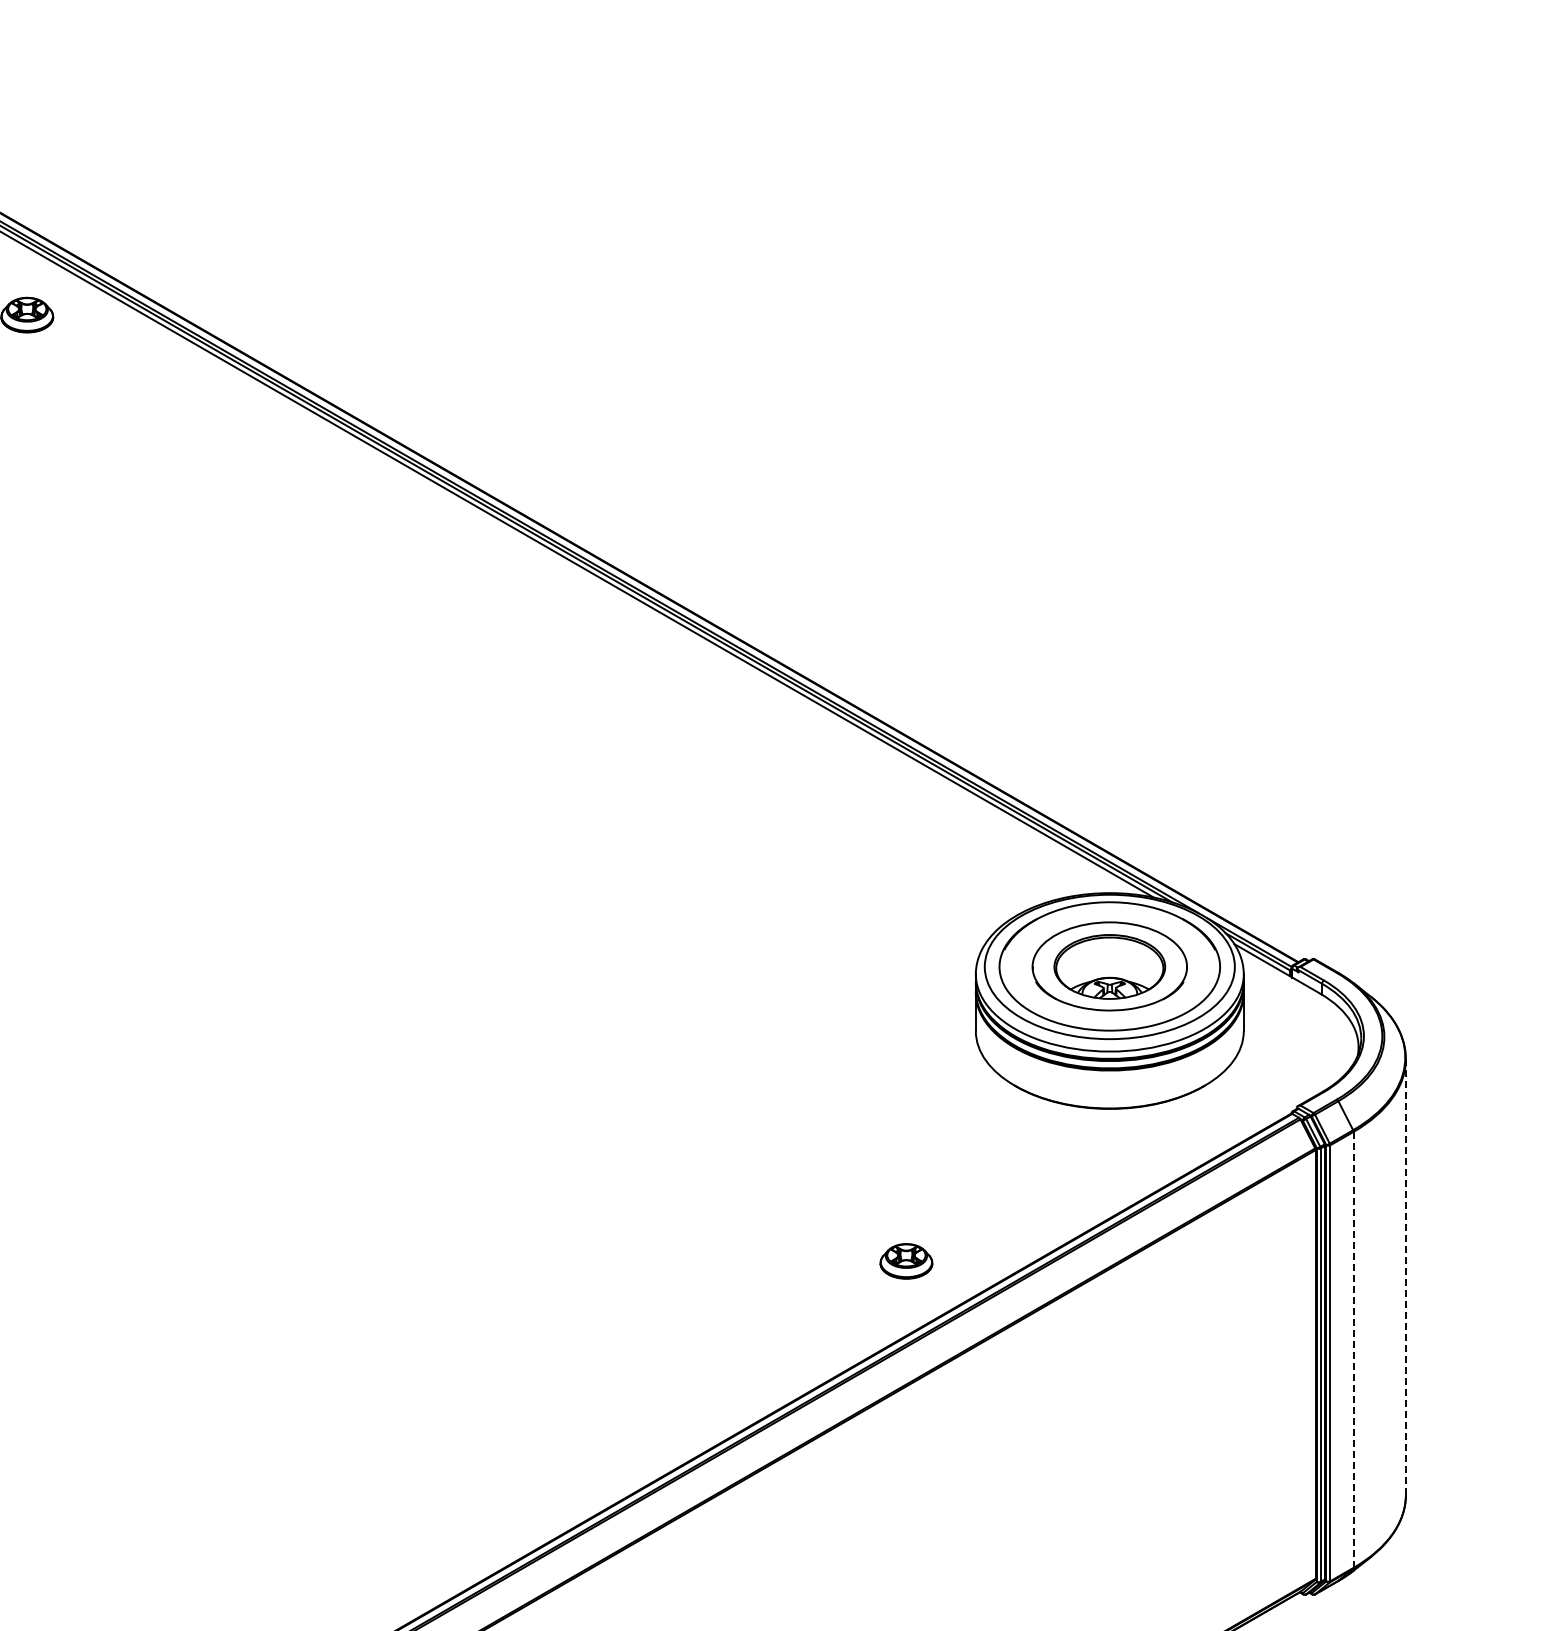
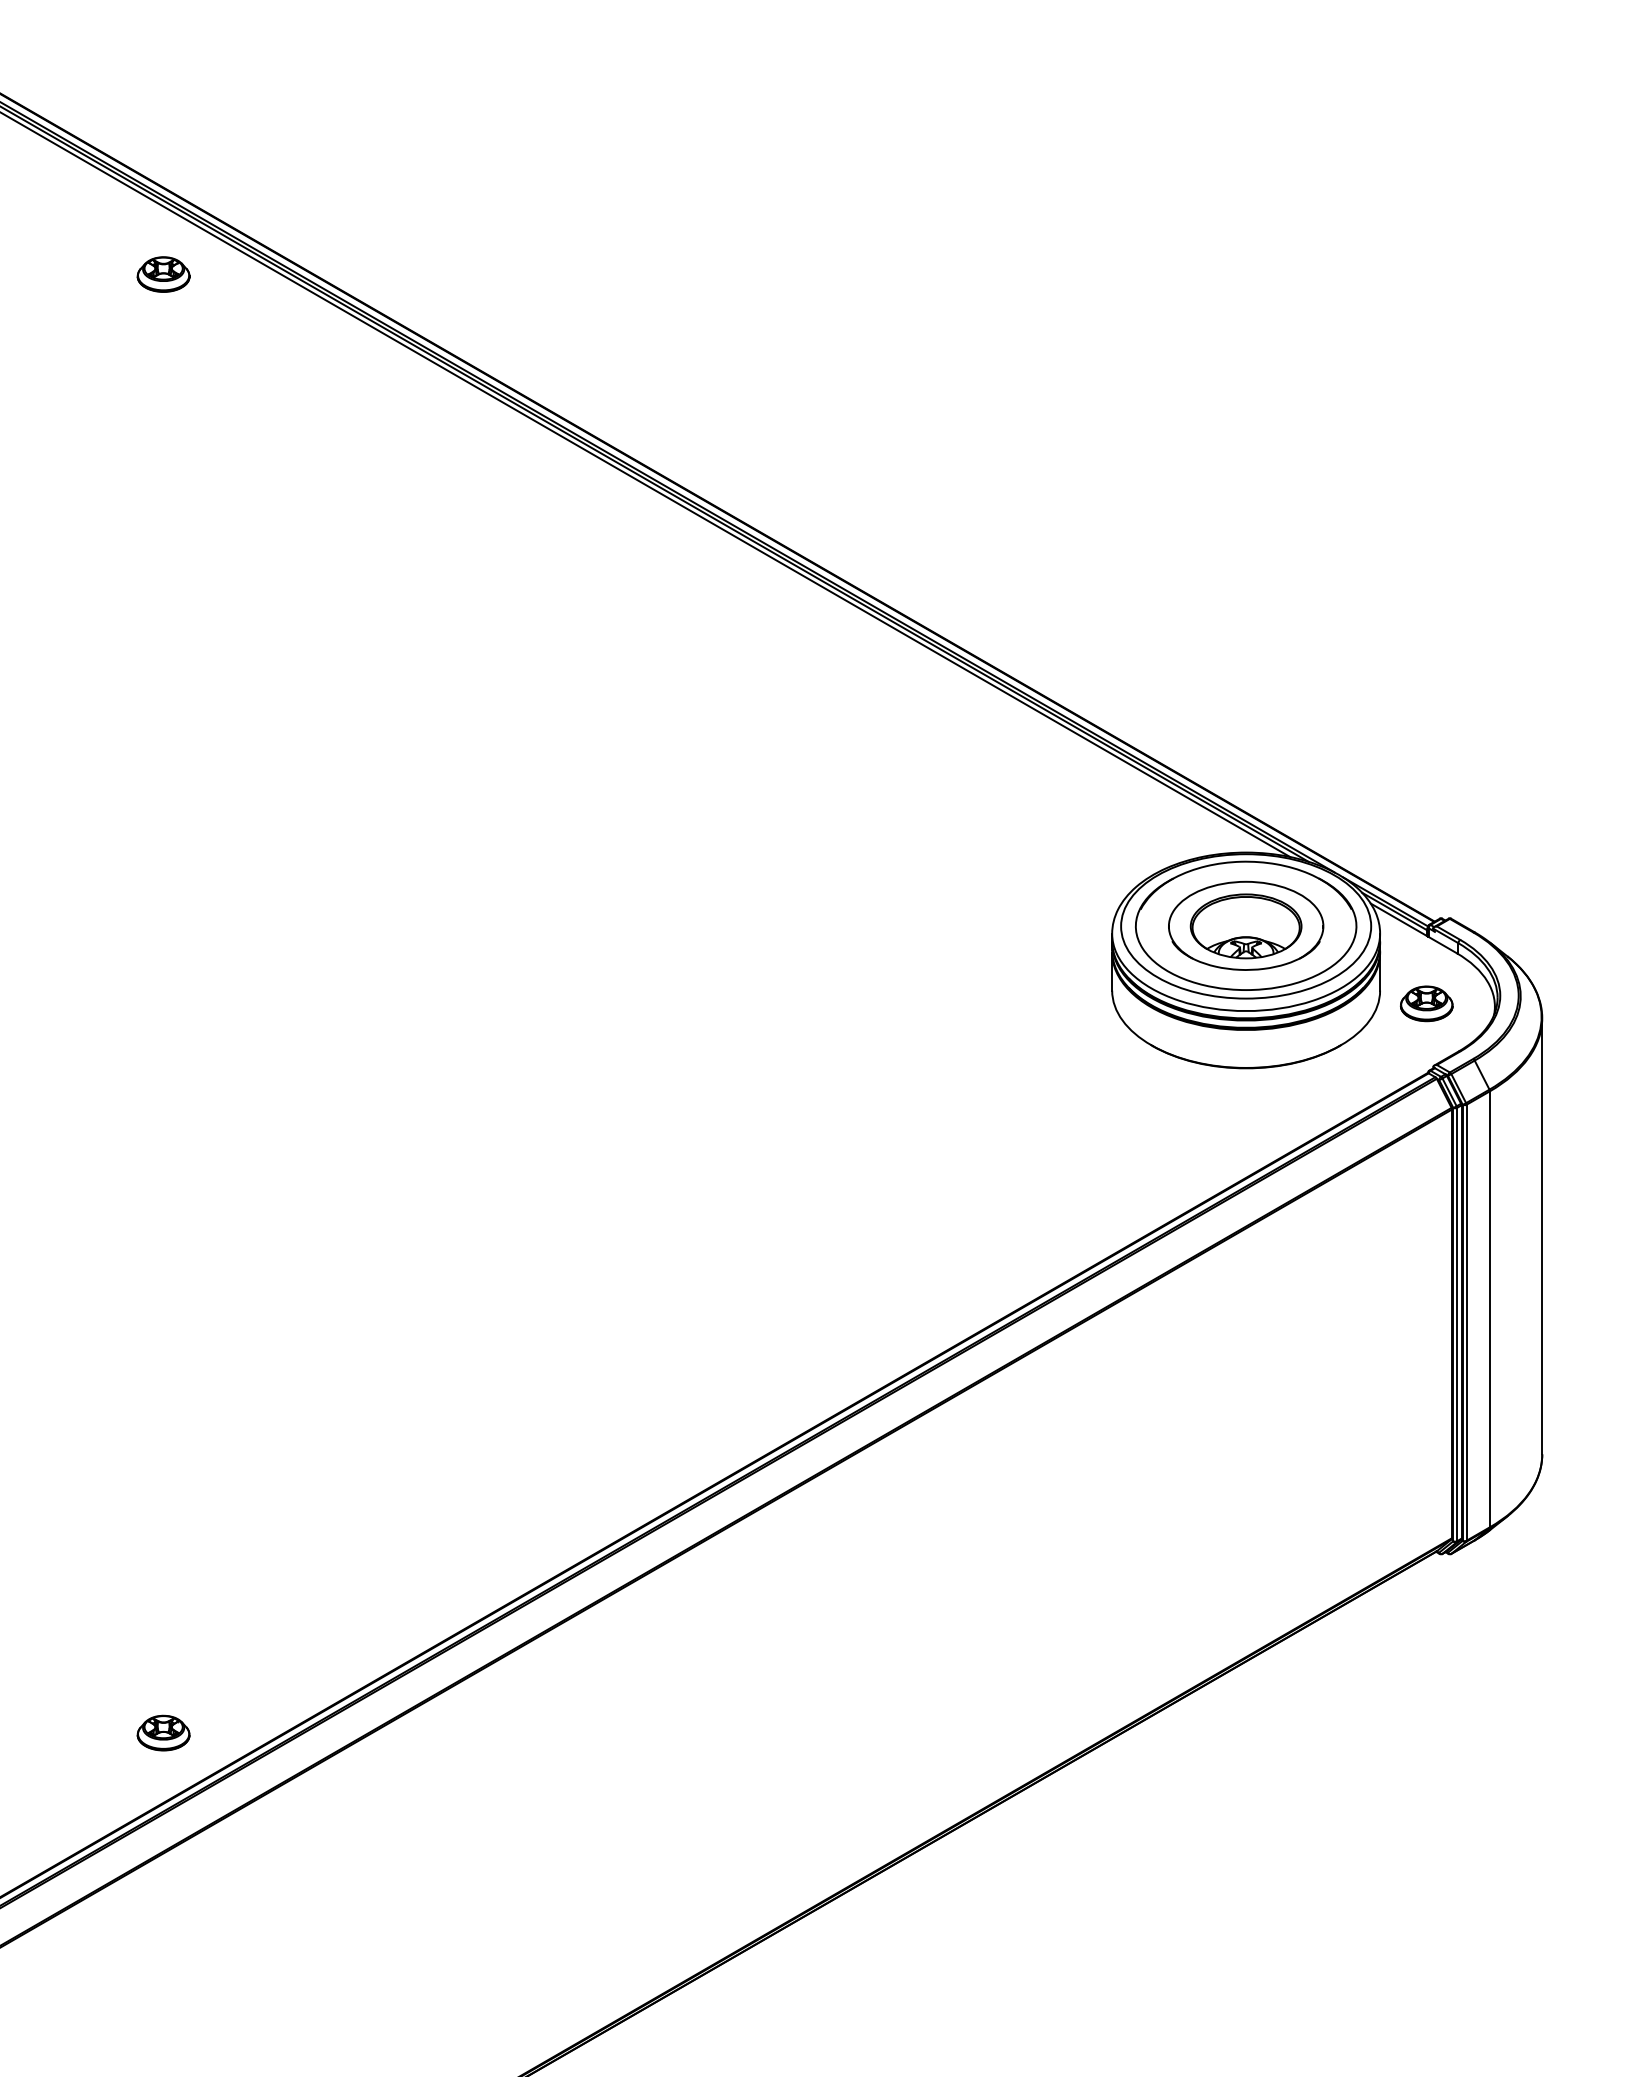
part: (906, 1261) -> (1426, 1003), moved
line: (1406, 1277) -> (1542, 1236), dashed -> solid
line: (1353, 1350) -> (1489, 1309), dashed -> solid

